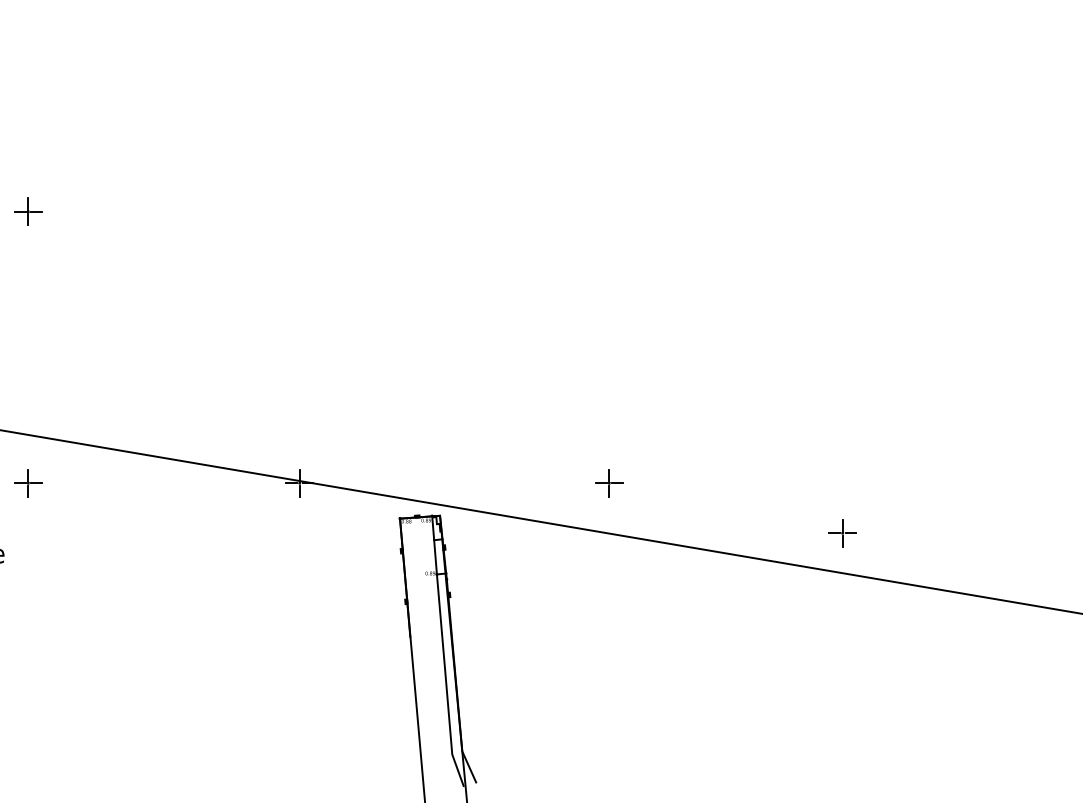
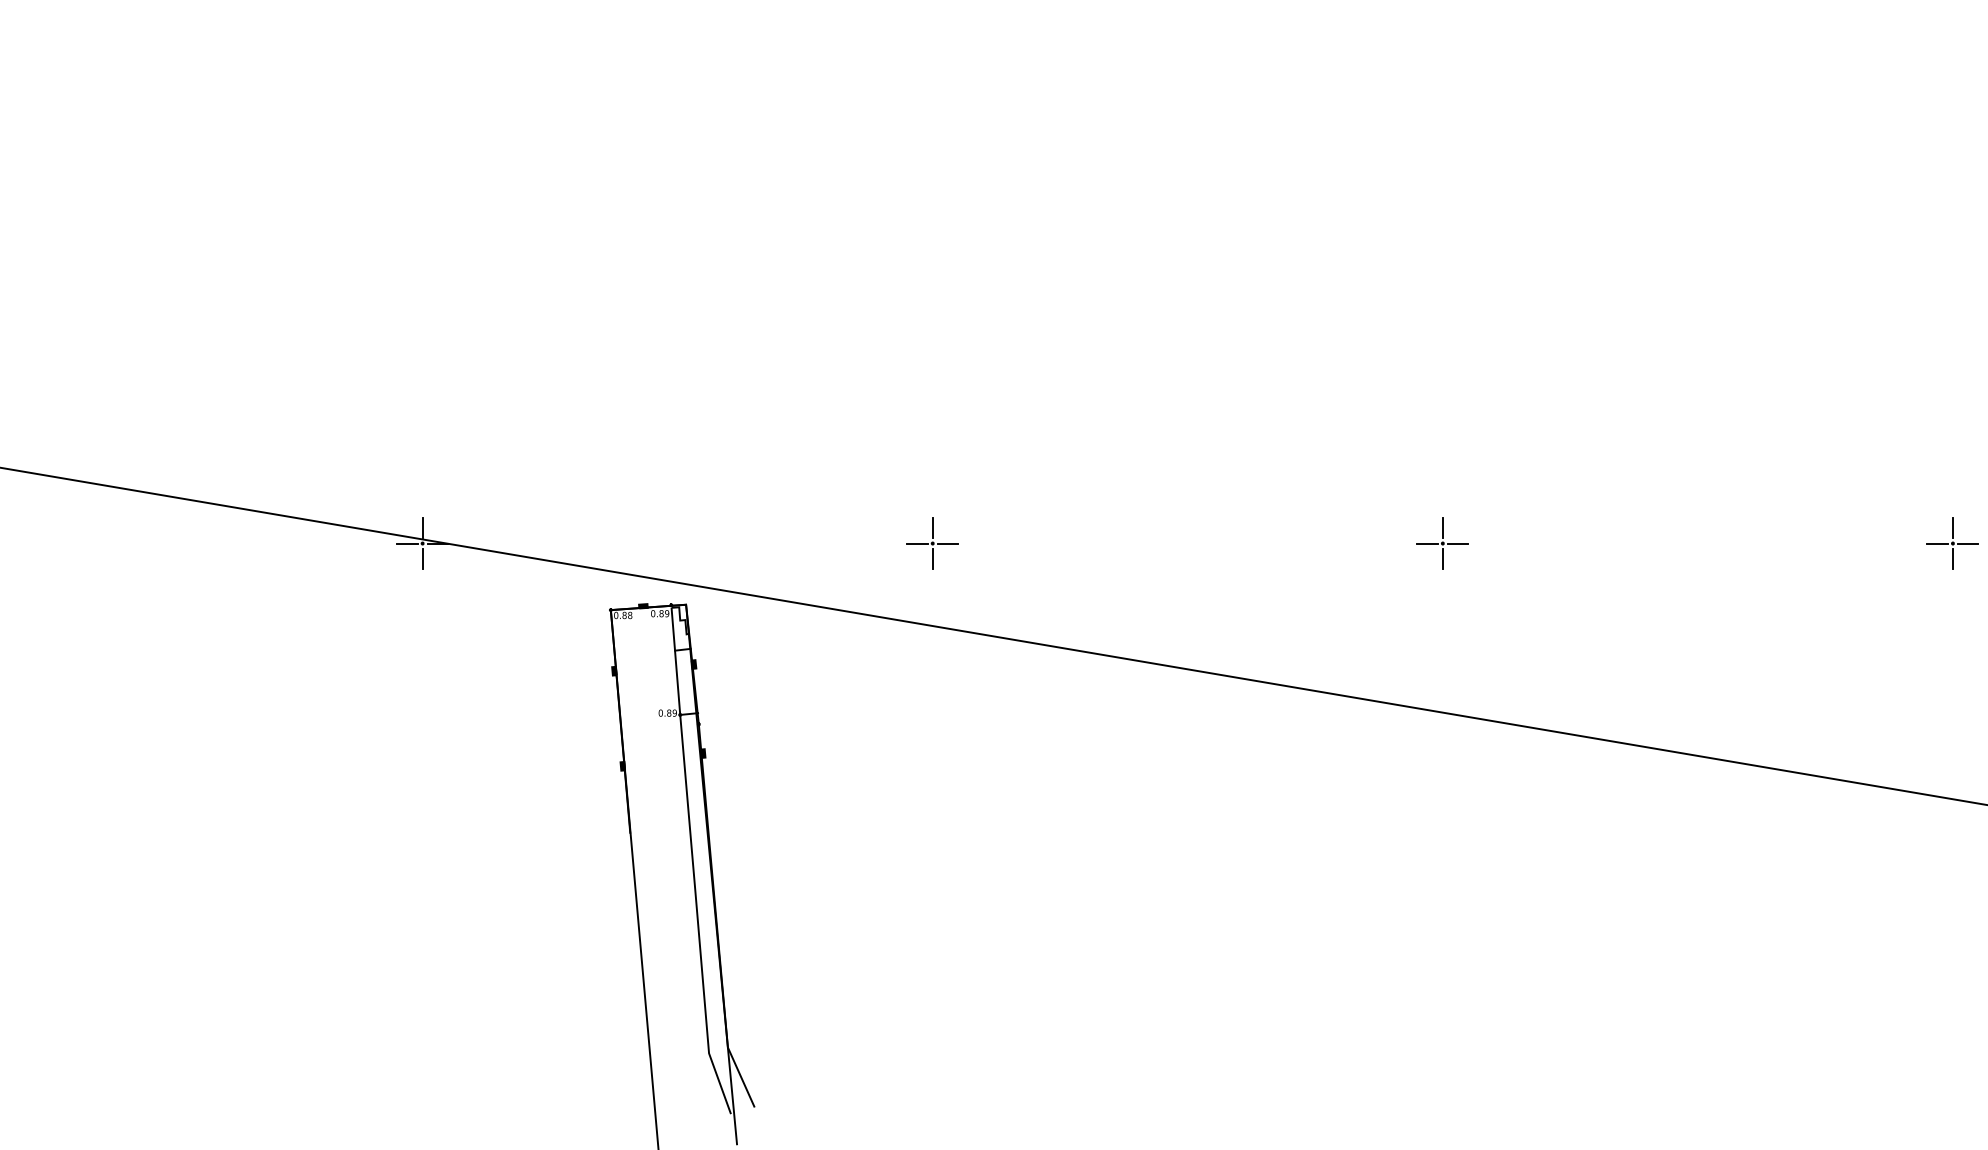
part: (609, 483) -> (933, 544), moved
part: (842, 533) -> (1442, 544), moved

